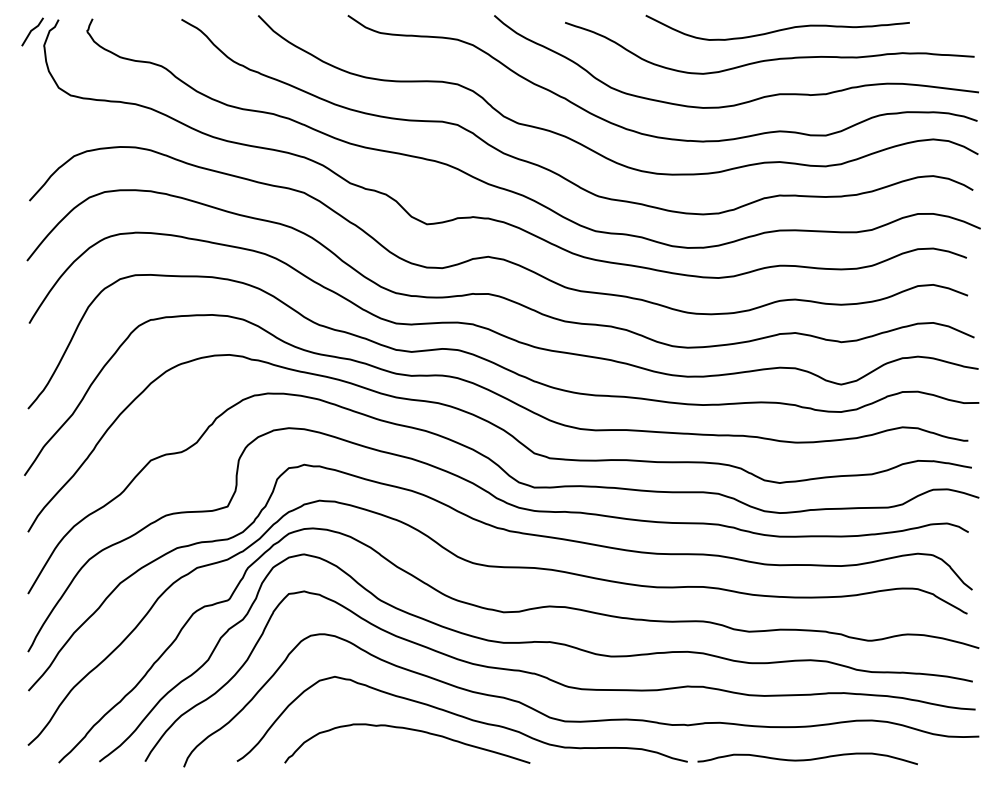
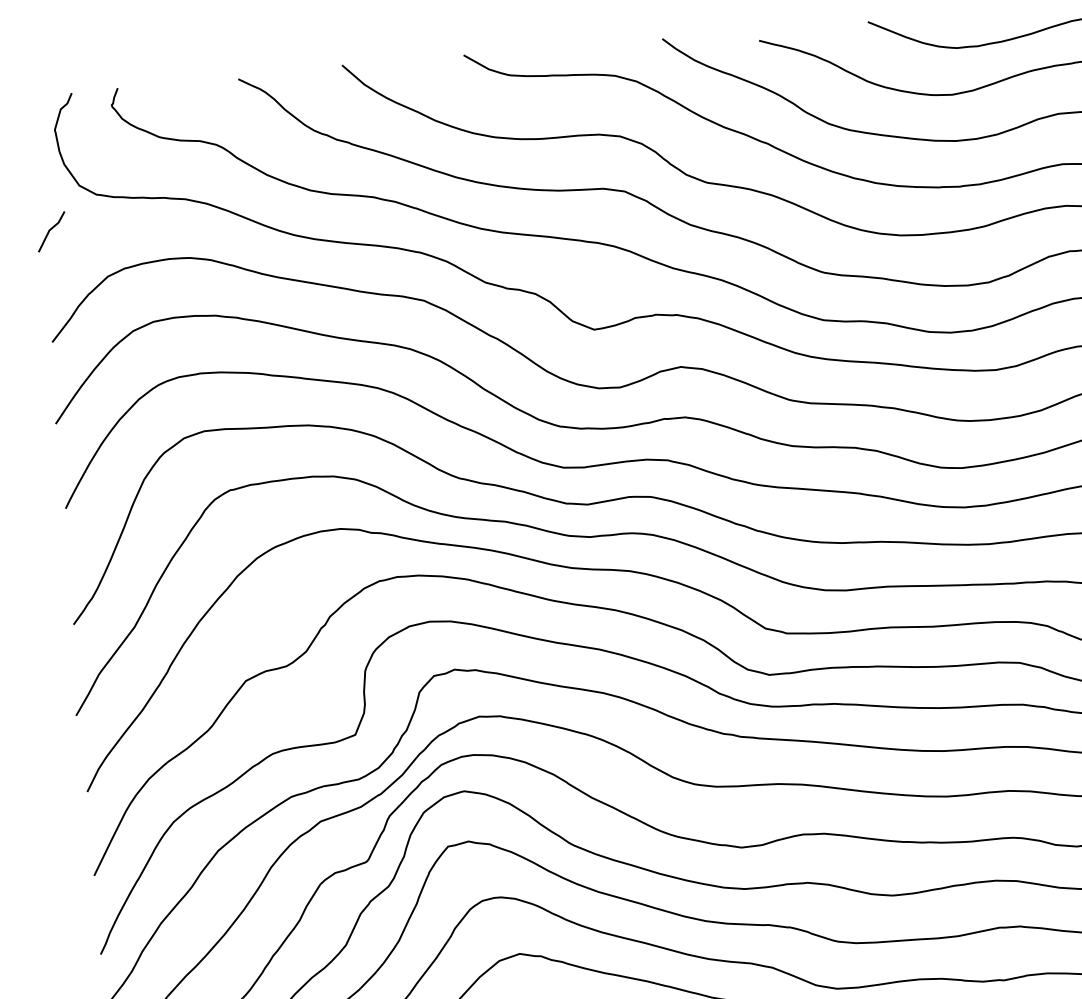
line: (32, 31) -> (51, 231), moved

